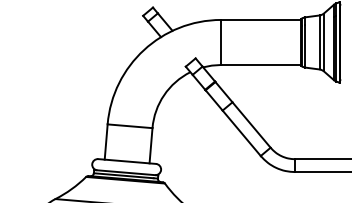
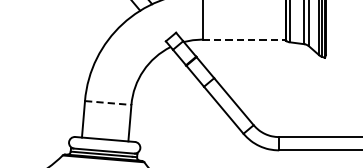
line: (261, 64) -> (244, 39), solid -> dashed
line: (130, 126) -> (108, 103), solid -> dashed

